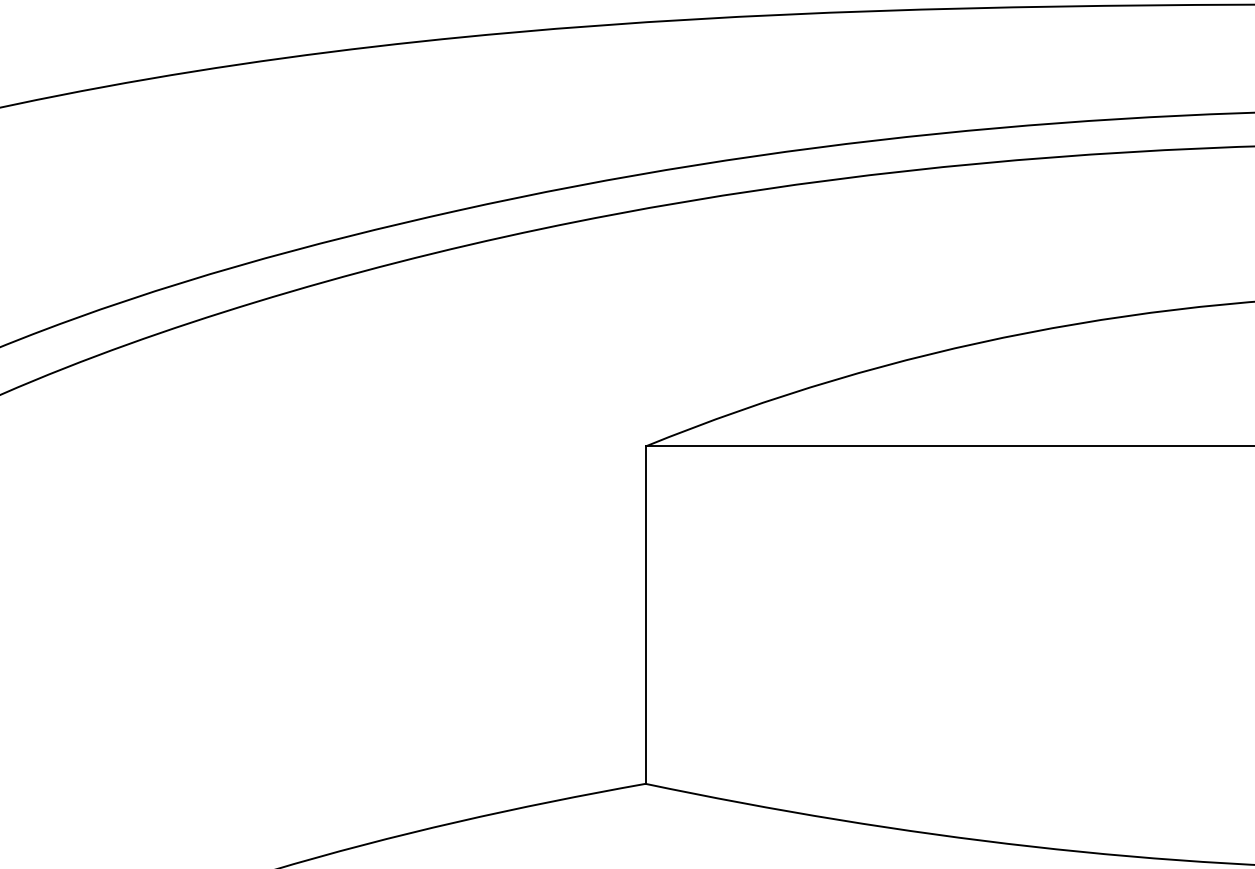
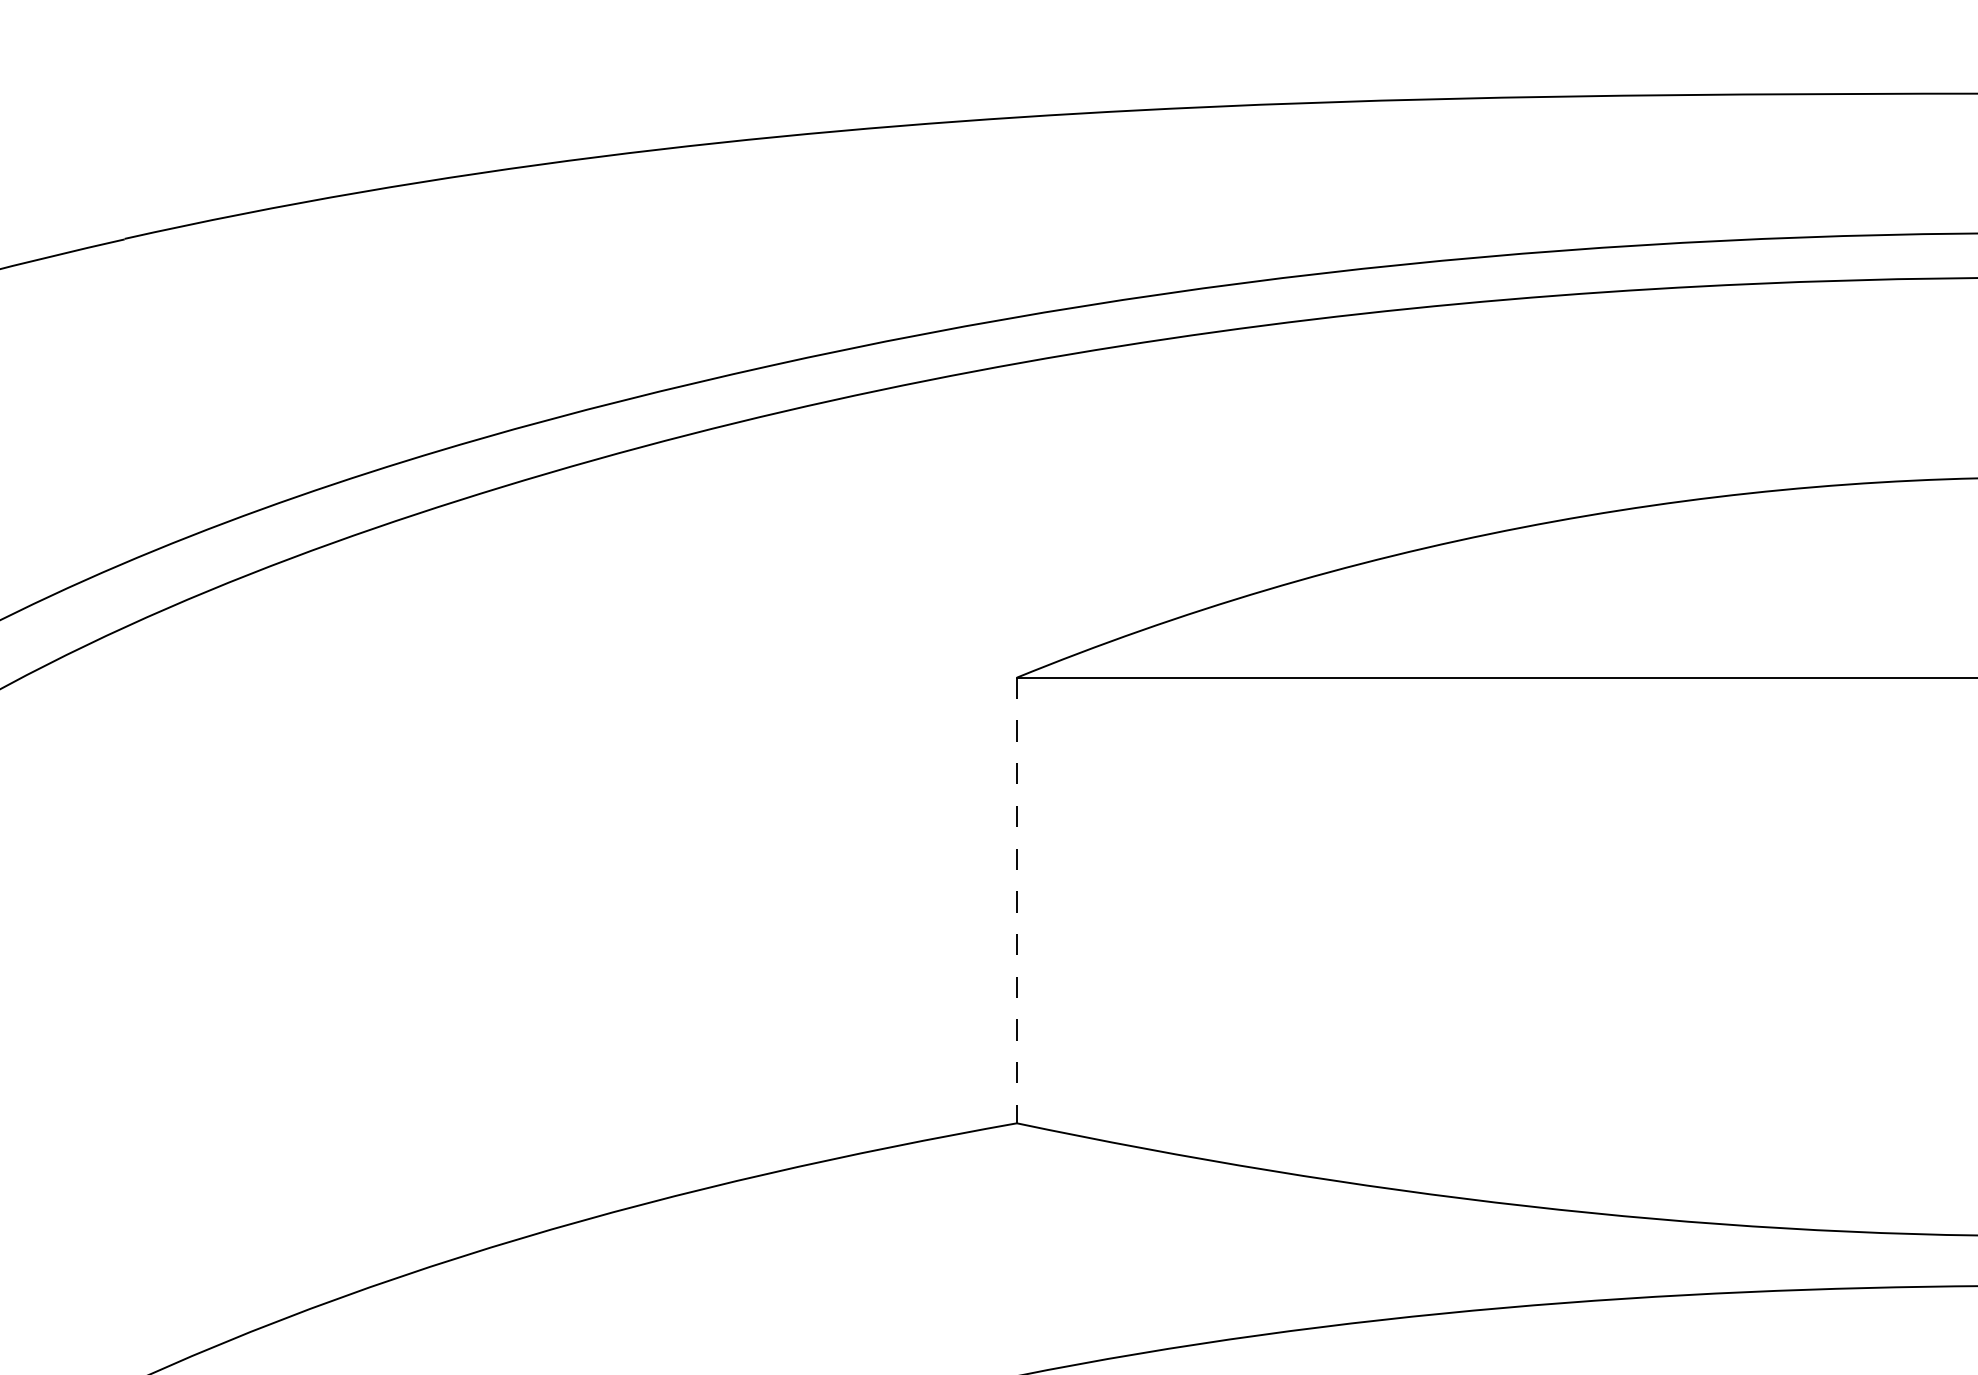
line: (645, 615) -> (1016, 900), solid -> dashed

